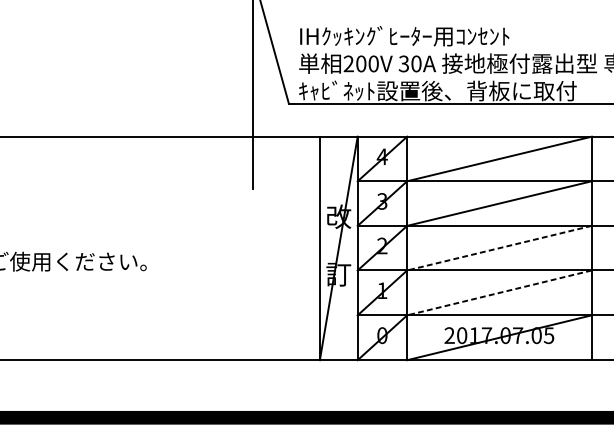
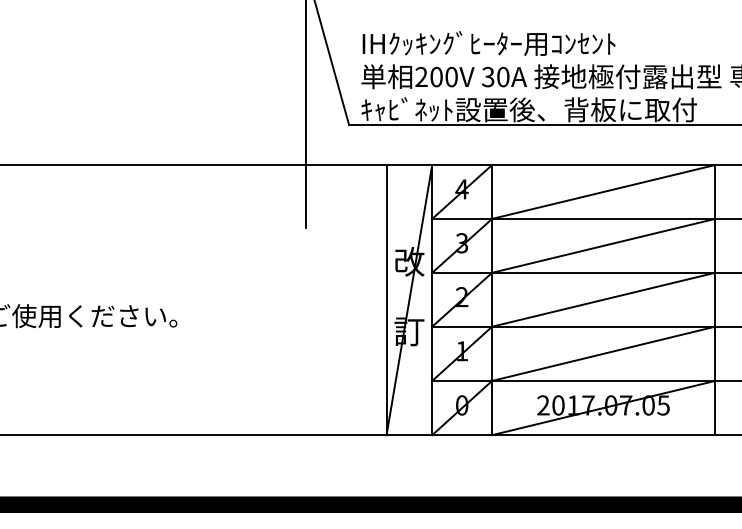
line: (499, 247) -> (603, 299), dashed -> solid
line: (499, 292) -> (603, 353), dashed -> solid

